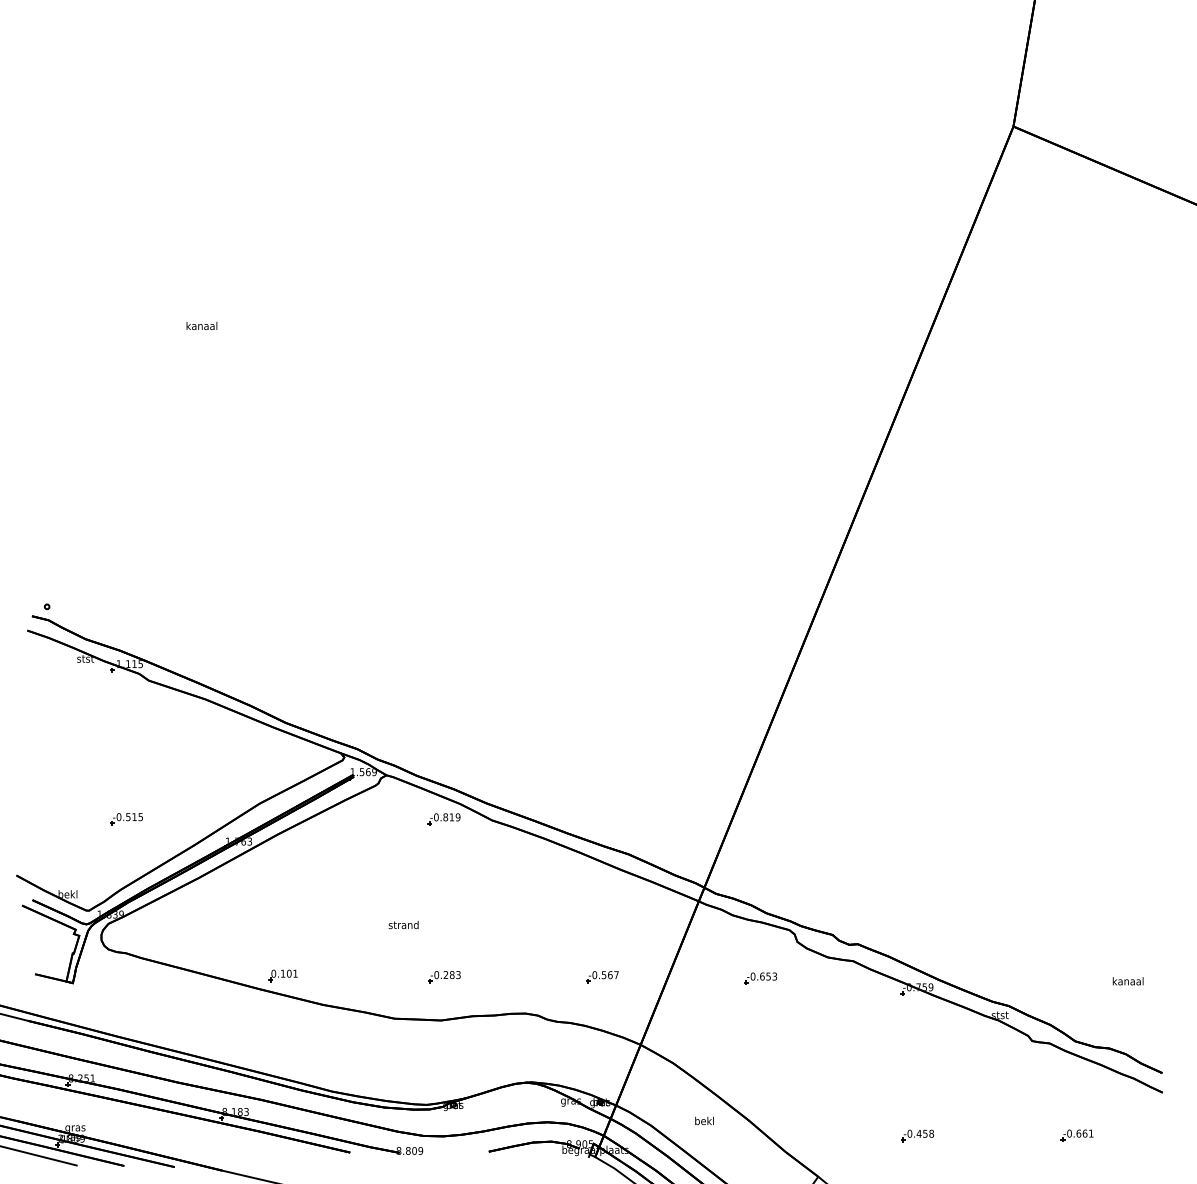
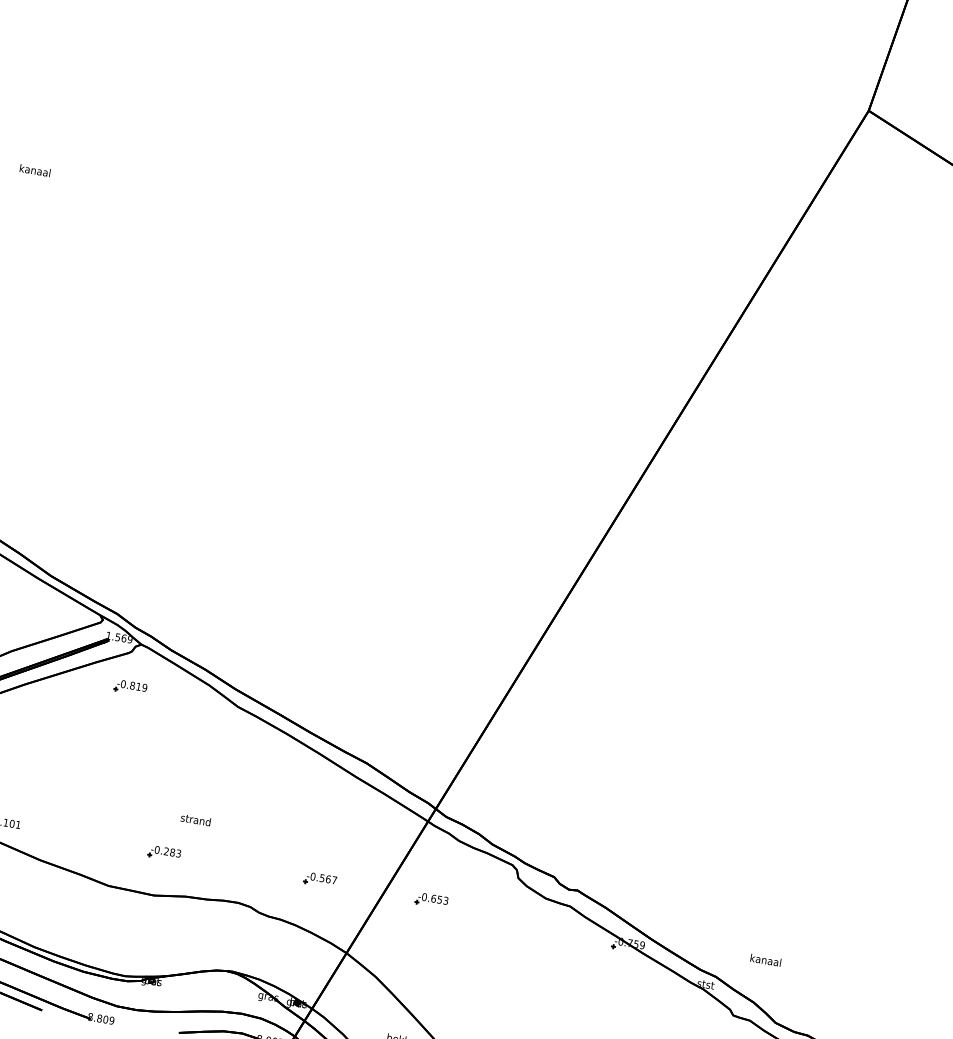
part: (443, 819) -> (130, 687), moved
text: (403, 924) -> (195, 819), moved
part: (760, 978) -> (431, 900), moved
text: (1127, 981) -> (765, 960), moved

